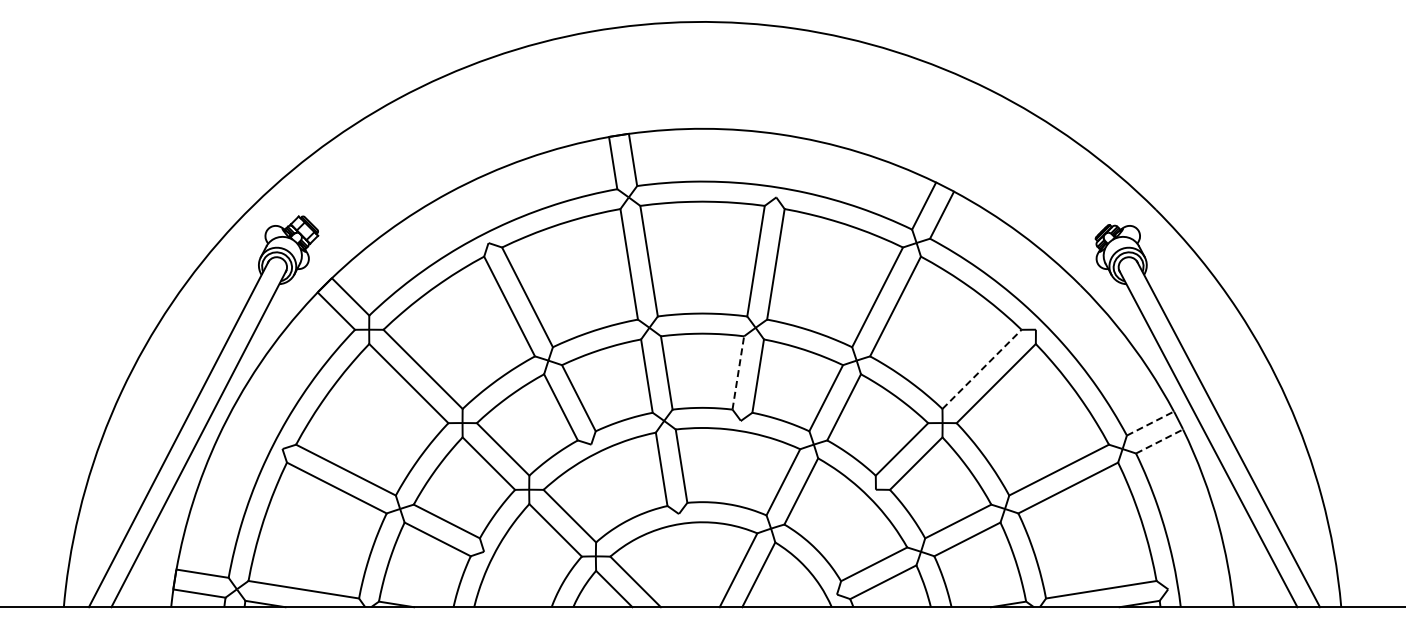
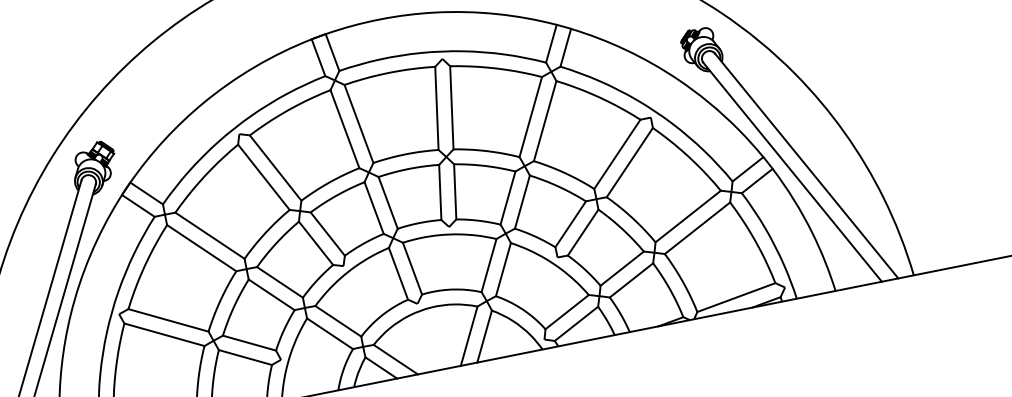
line: (982, 369) -> (617, 154), dashed -> solid
line: (738, 372) -> (440, 192), dashed -> solid
line: (1150, 423) -> (748, 169), dashed -> solid
line: (1160, 441) -> (757, 180), dashed -> solid

